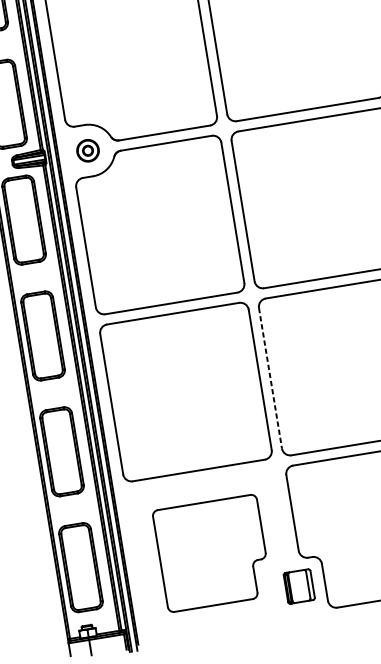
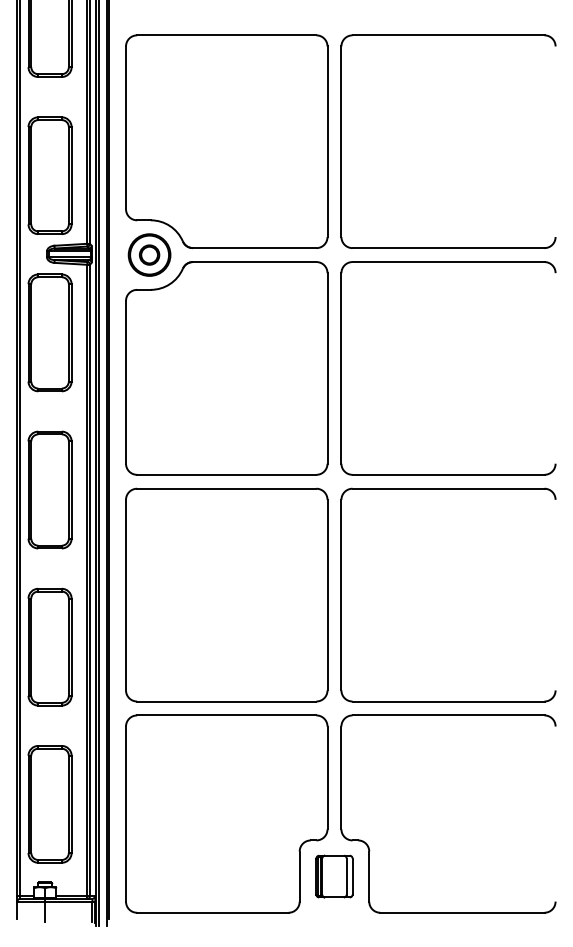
part: (87, 150) -> (149, 254), size x1.43
line: (270, 378) -> (341, 595), dashed -> solid
part: (212, 553) -> (226, 813), size x1.43

